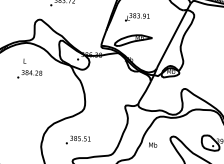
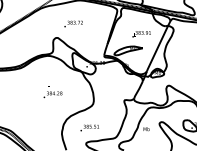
text: (137, 17) -> (141, 34), moved
text: (29, 71) -> (52, 92), moved

